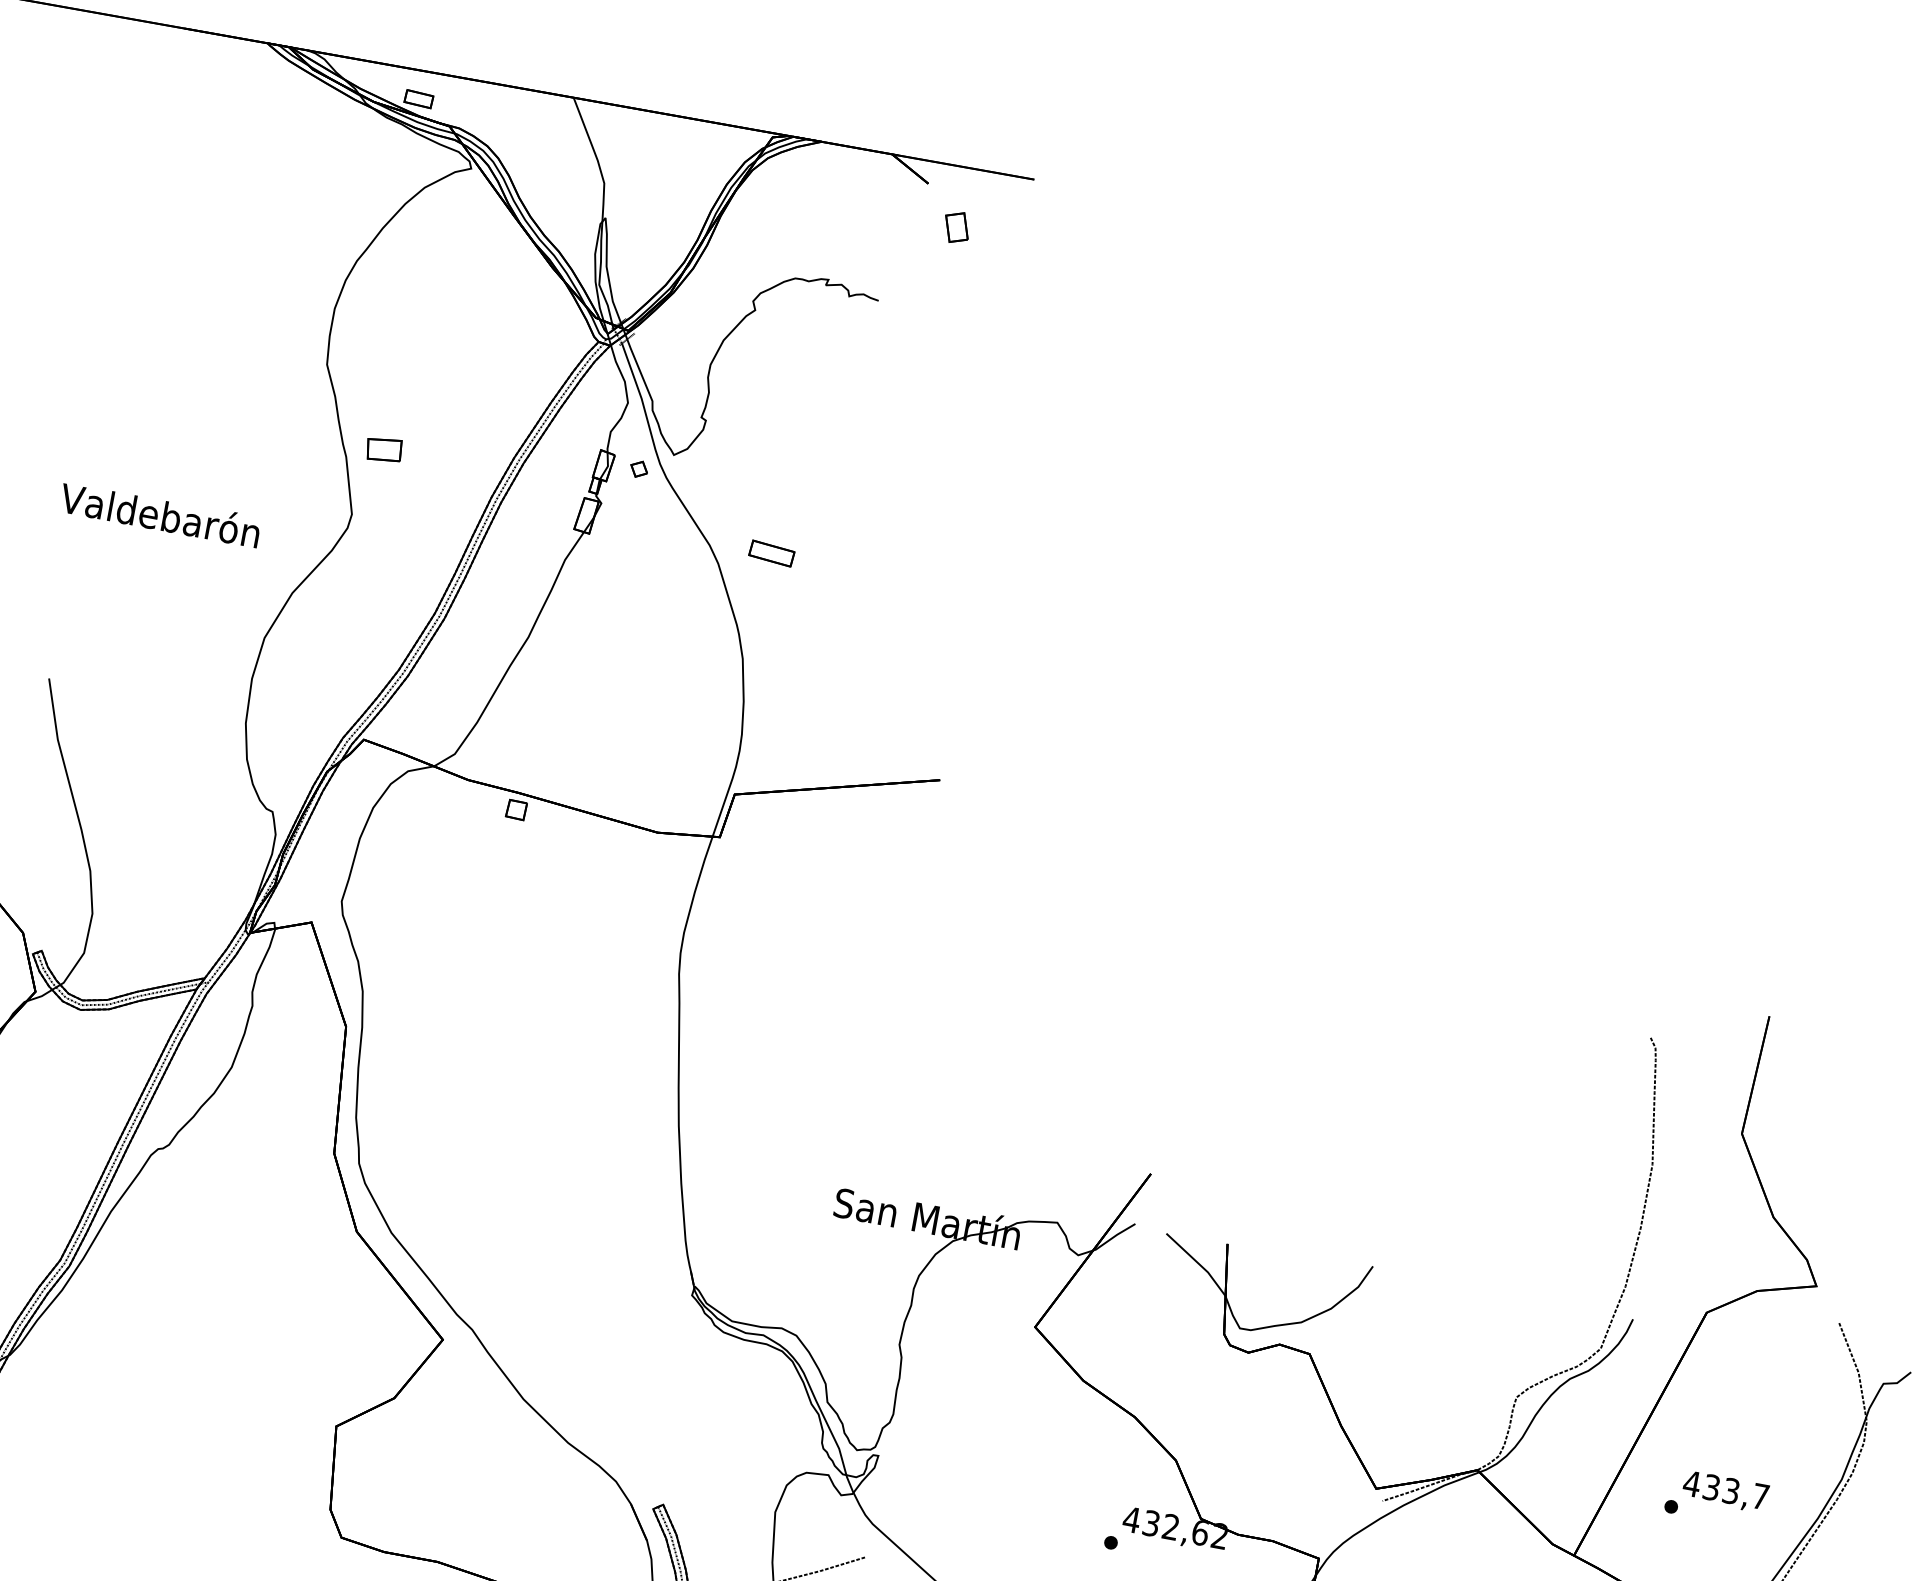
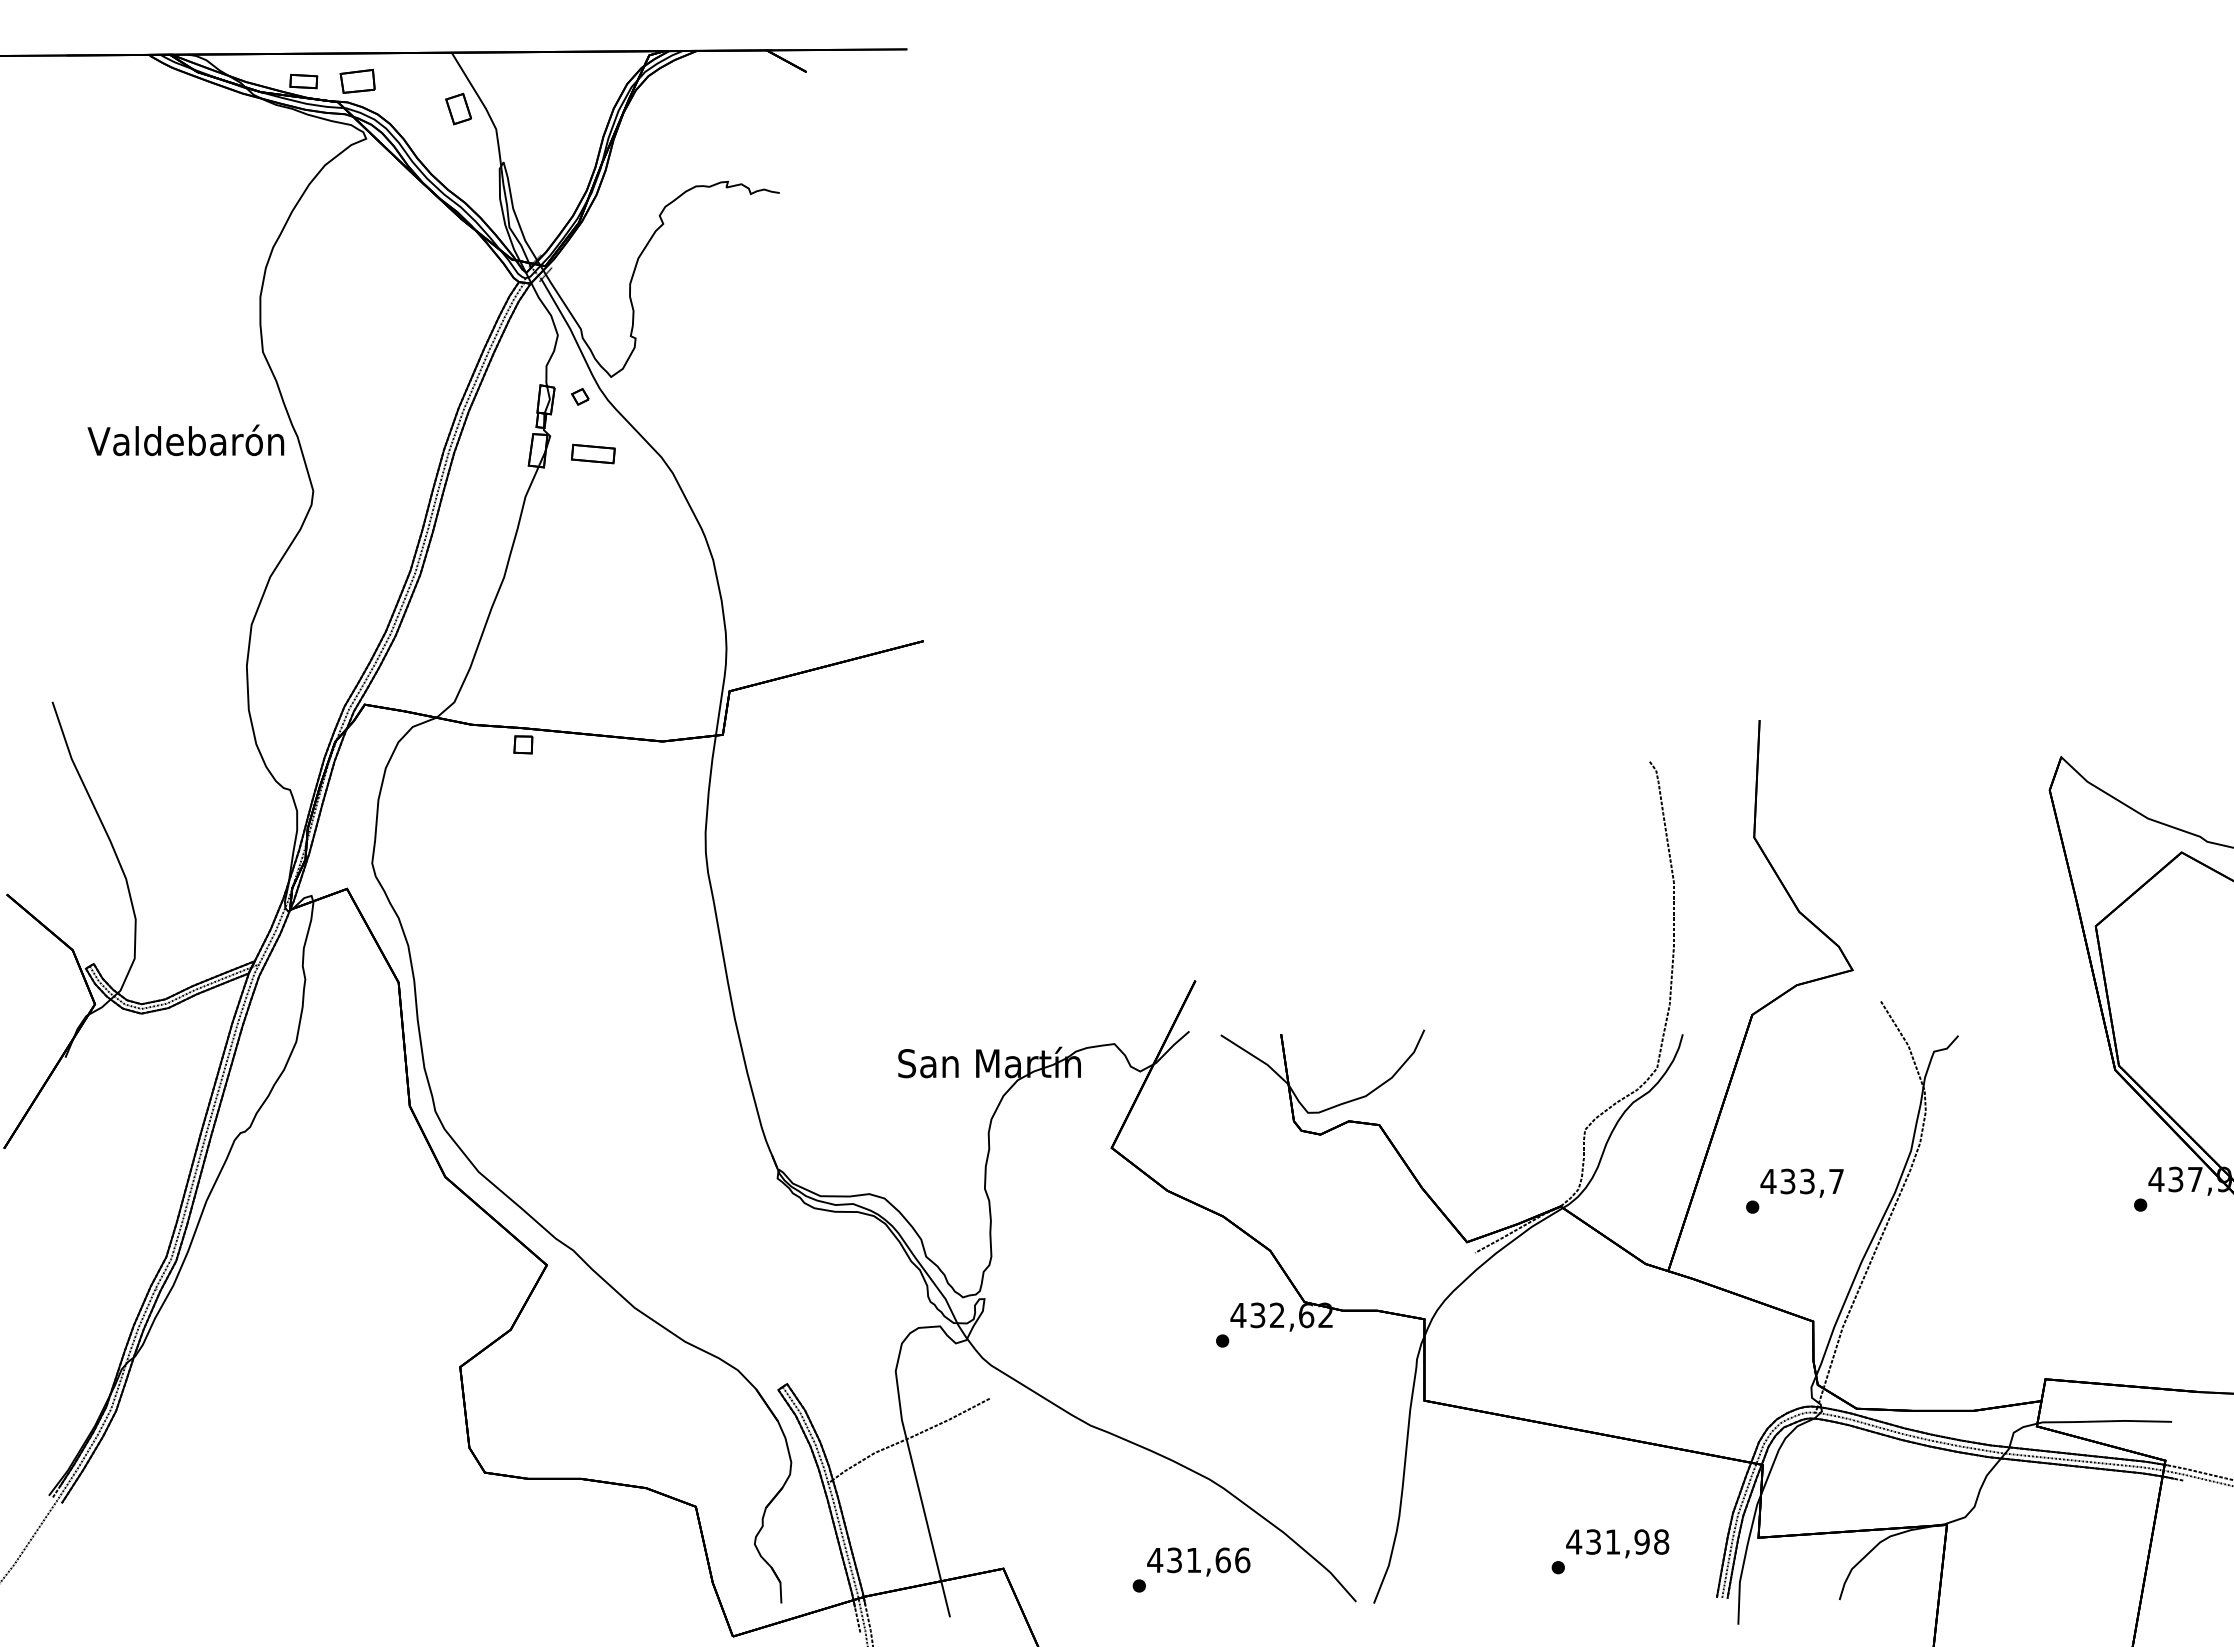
part: (956, 226) -> (458, 108), moved
part: (384, 448) -> (357, 80), moved
text: (159, 514) -> (185, 440), moved
part: (772, 553) -> (593, 453), moved

